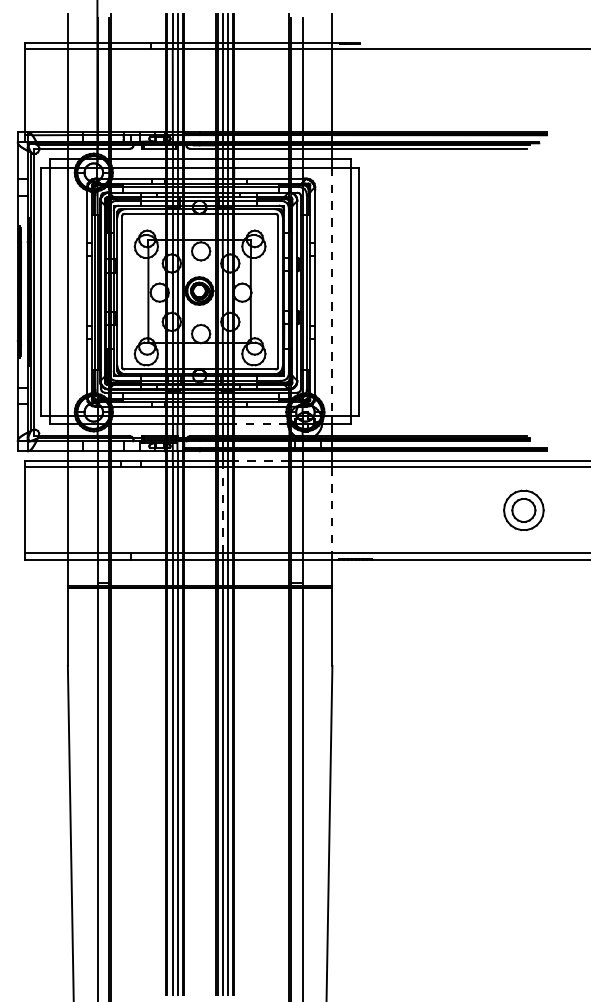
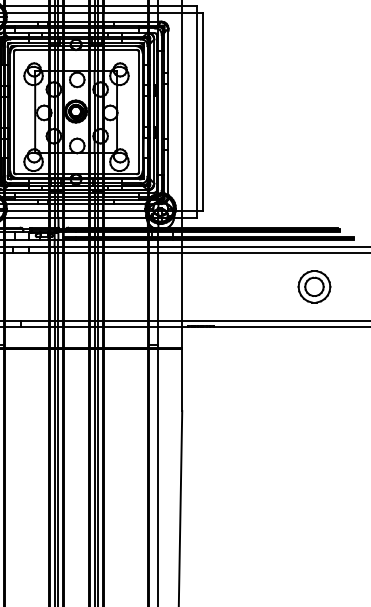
line: (332, 291) -> (182, 111), dashed -> solid
line: (261, 423) -> (125, 217), dashed -> solid
line: (261, 460) -> (125, 246), dashed -> solid
line: (222, 510) -> (94, 286), dashed -> solid
line: (332, 510) -> (182, 286), dashed -> solid
part: (523, 510) -> (314, 286), moved

